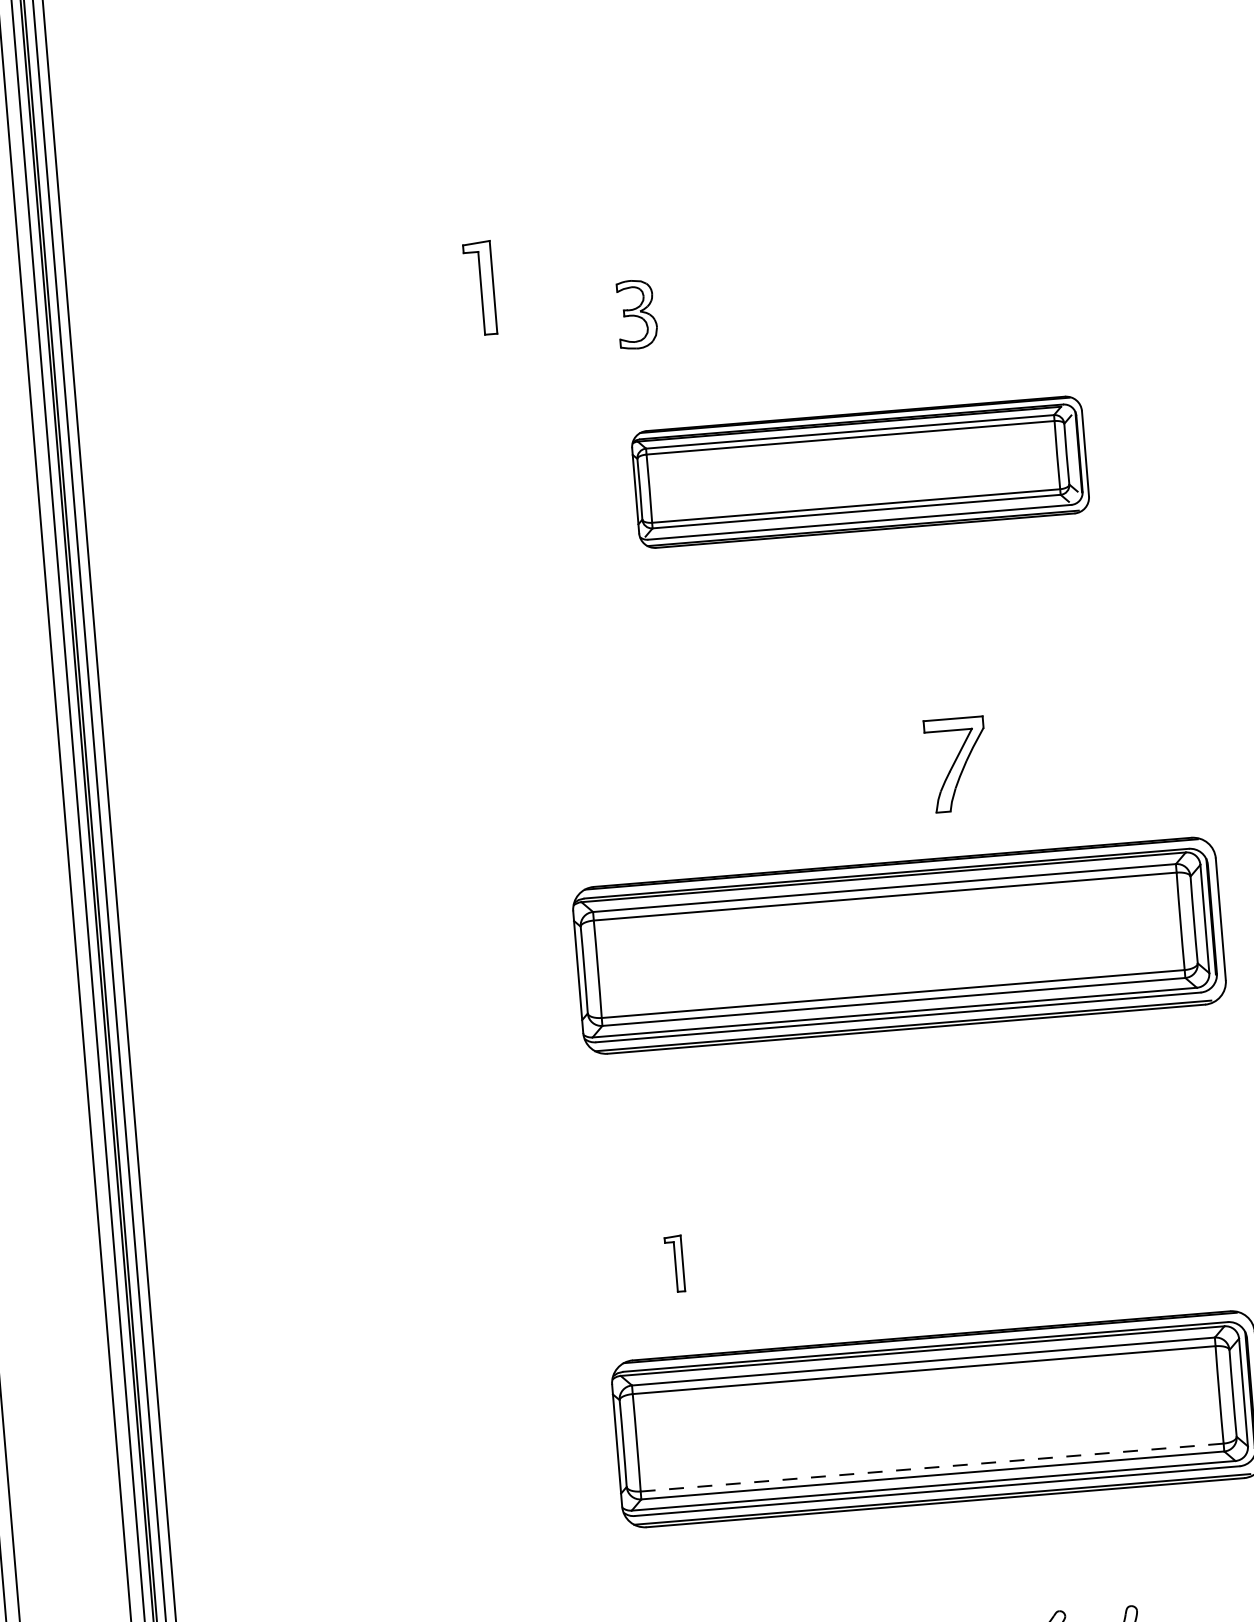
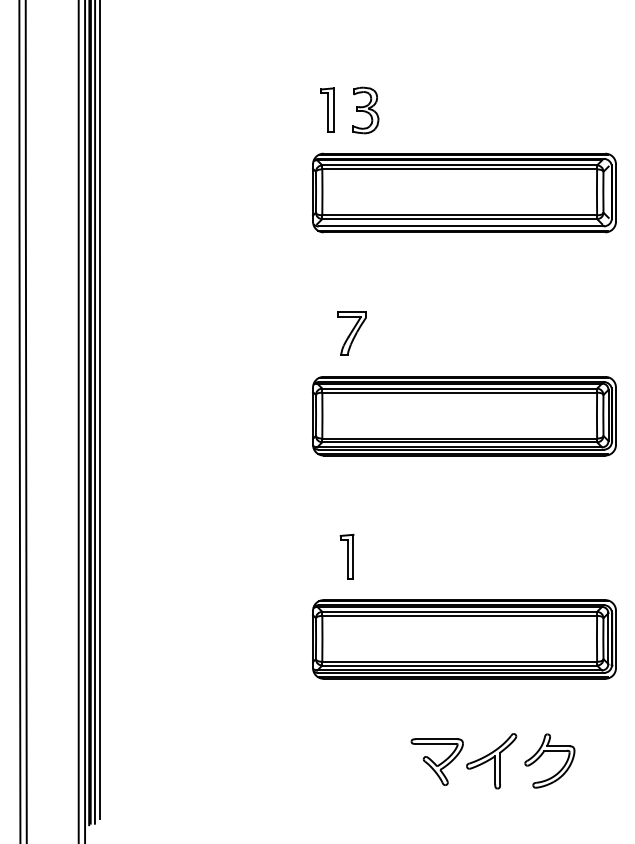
part: (480, 286) -> (327, 109), moved
part: (636, 314) -> (365, 110), size x1.43
part: (860, 471) -> (464, 192), size x1.43
part: (955, 764) -> (351, 333), moved
part: (673, 1263) -> (346, 556), size x1.67
line: (933, 1466) -> (460, 661), dashed -> solid

